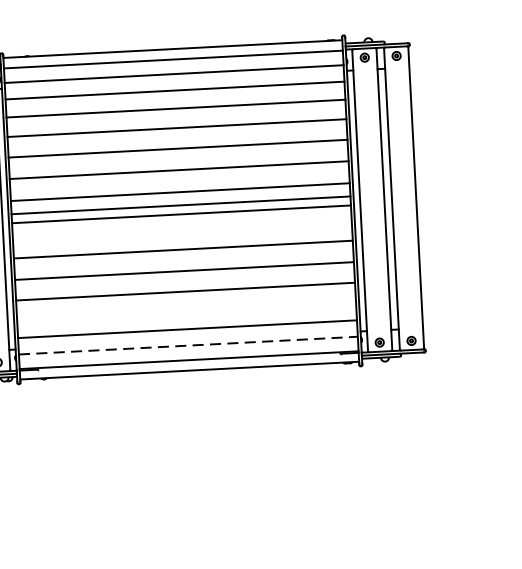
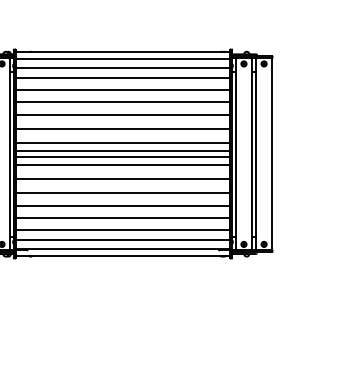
line: (181, 228) -> (122, 165), added
line: (185, 311) -> (122, 218), added
line: (189, 344) -> (123, 239), dashed -> solid

